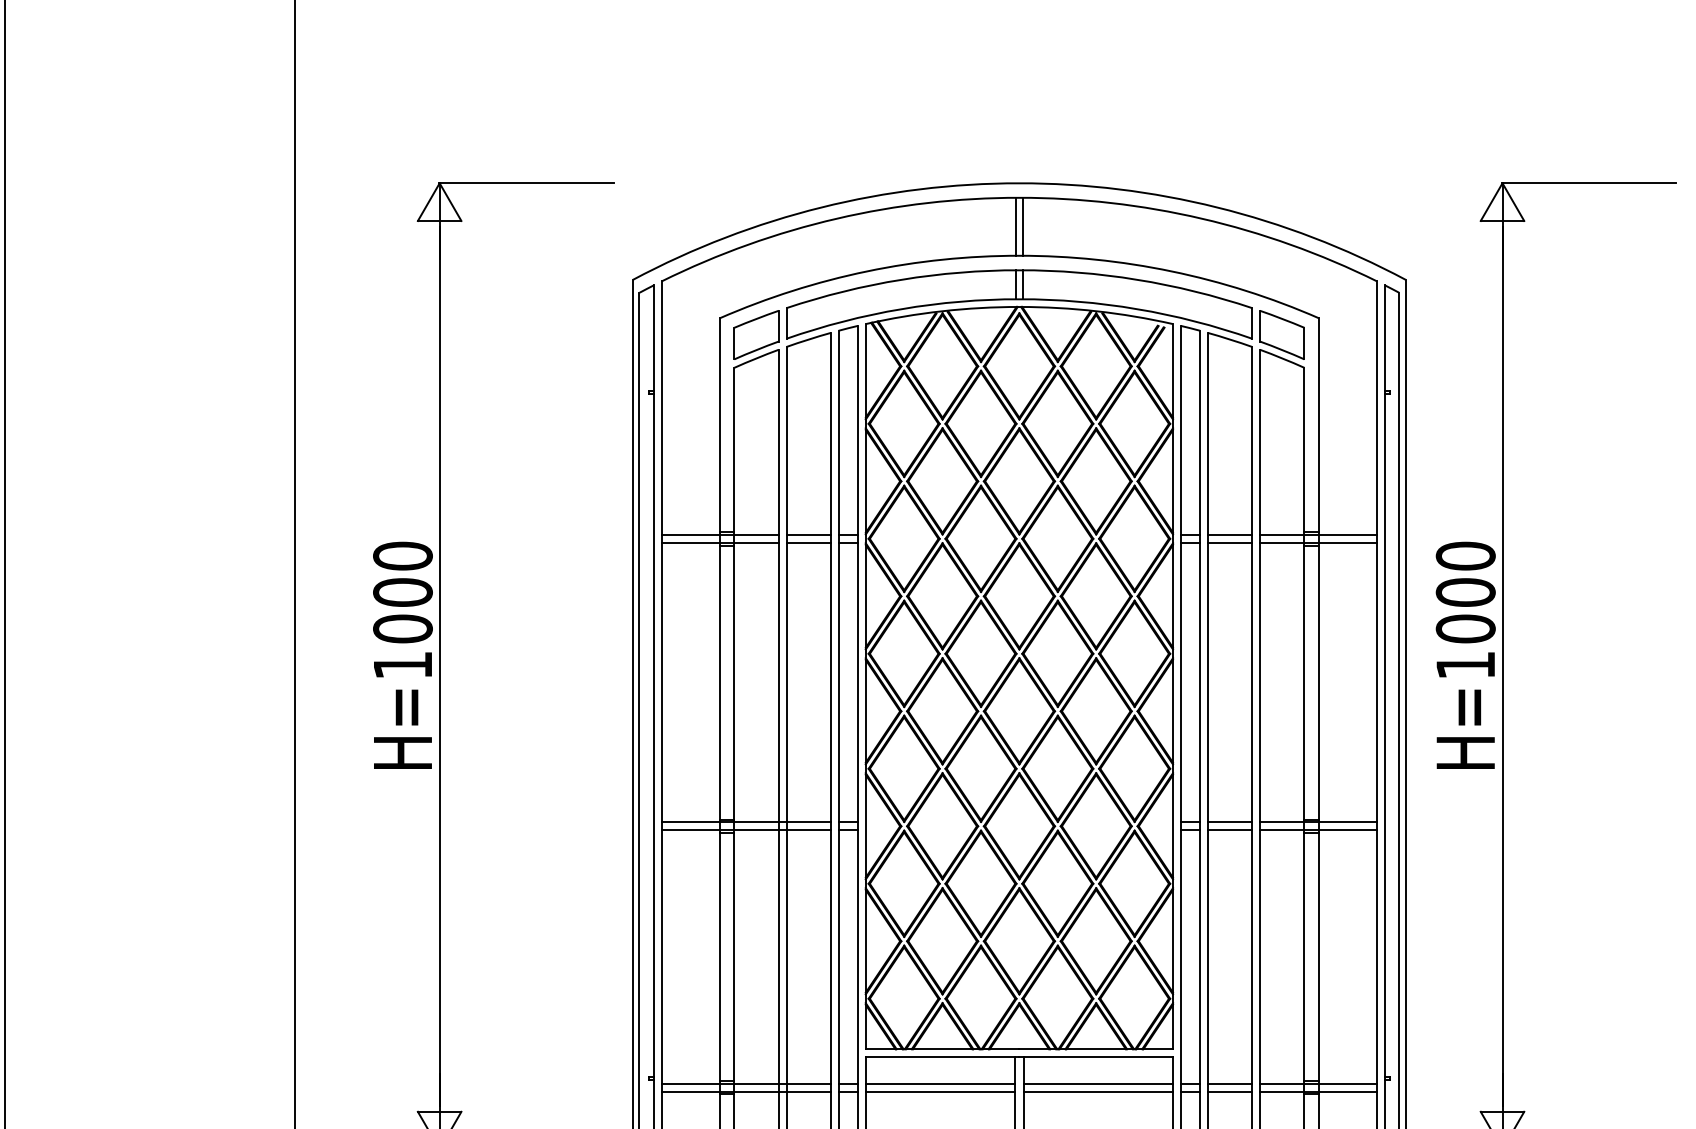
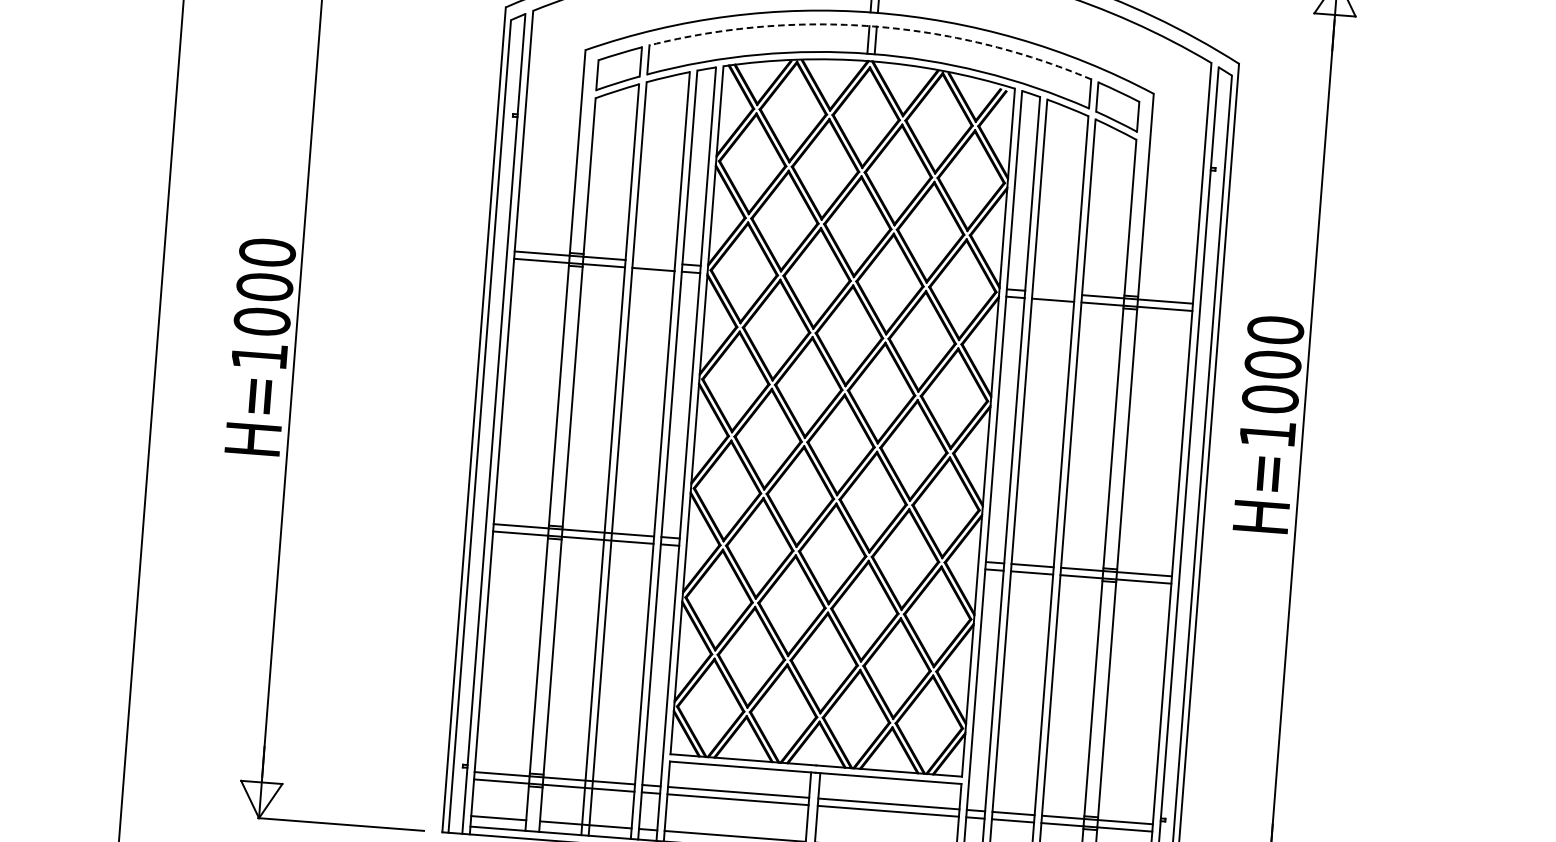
arc: (1019, 270) -> (873, 26), solid -> dashed
line: (808, 534) -> (653, 261), removed
line: (1229, 534) -> (1053, 292), removed

